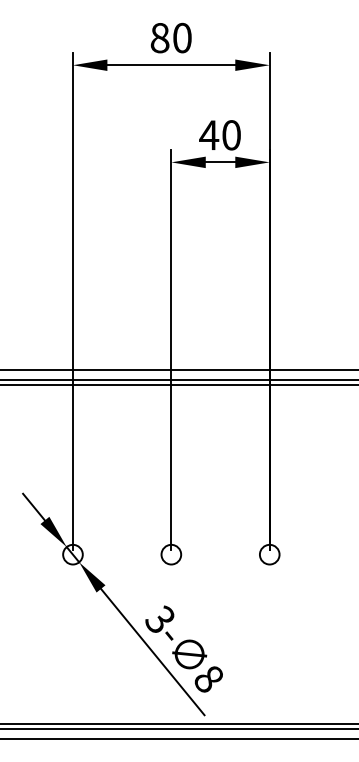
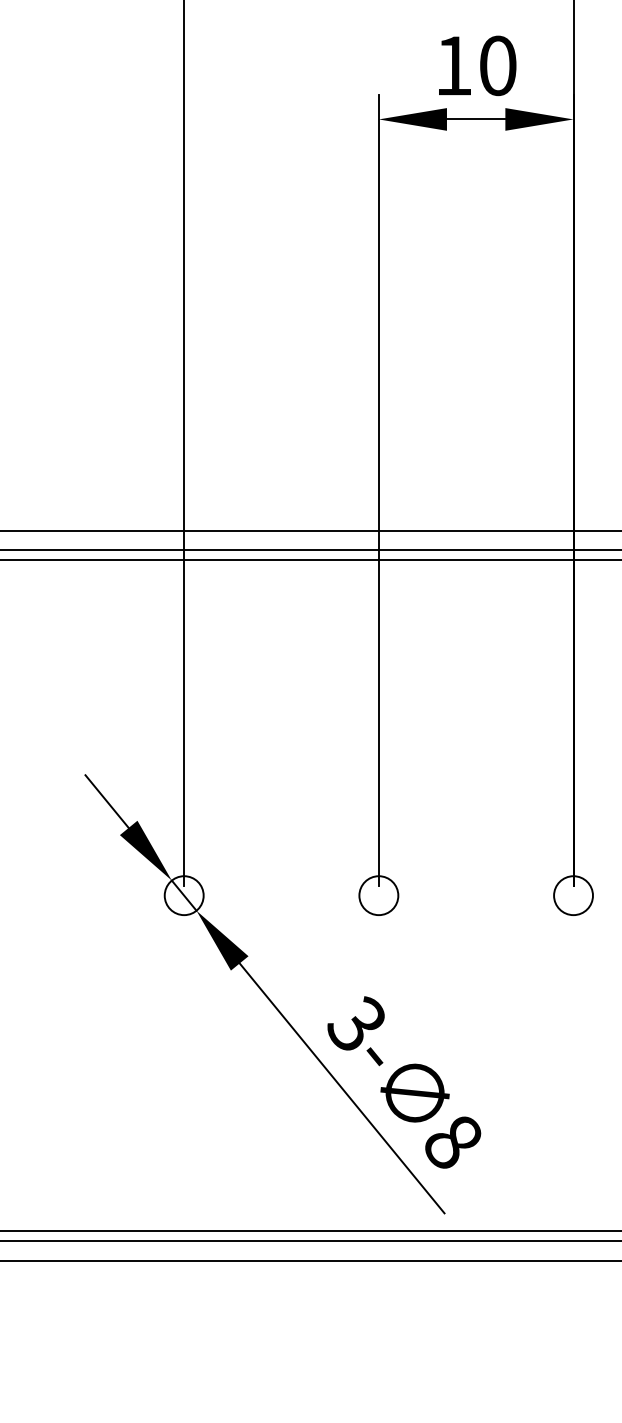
text: (209, 134) -> (454, 64), 40 -> 10

